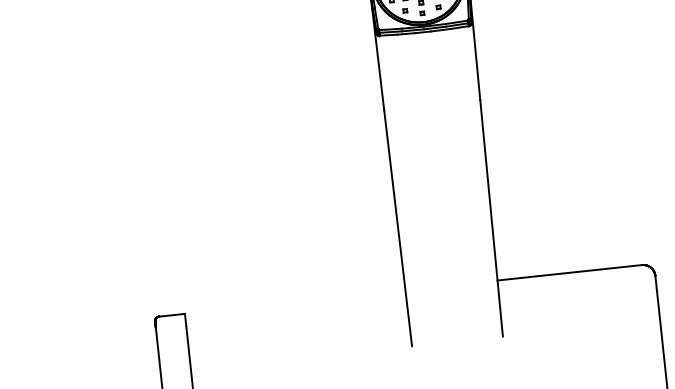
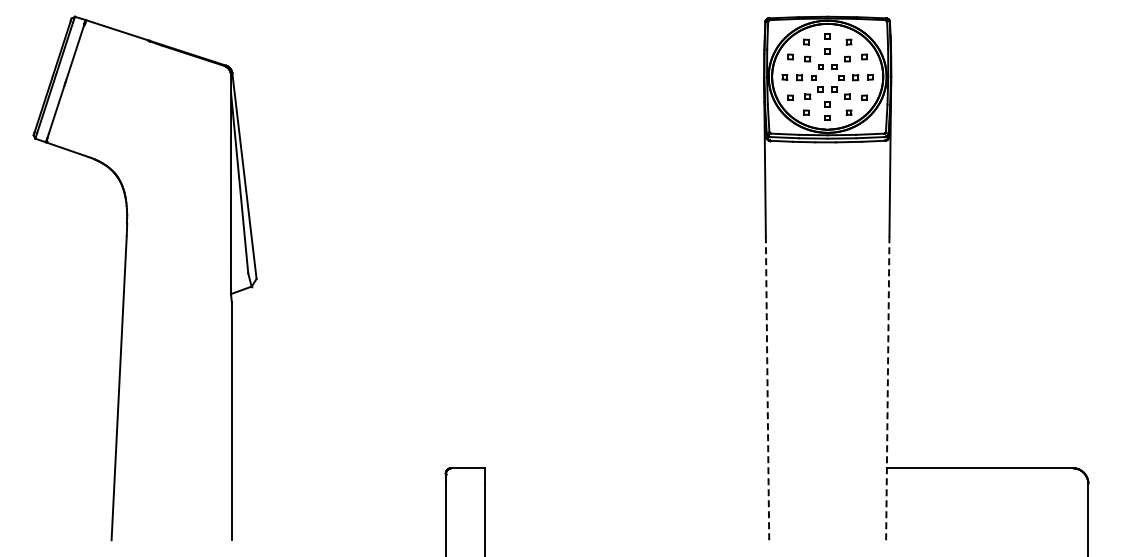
line: (491, 218) -> (887, 388), solid -> dashed
line: (398, 228) -> (767, 388), solid -> dashed

